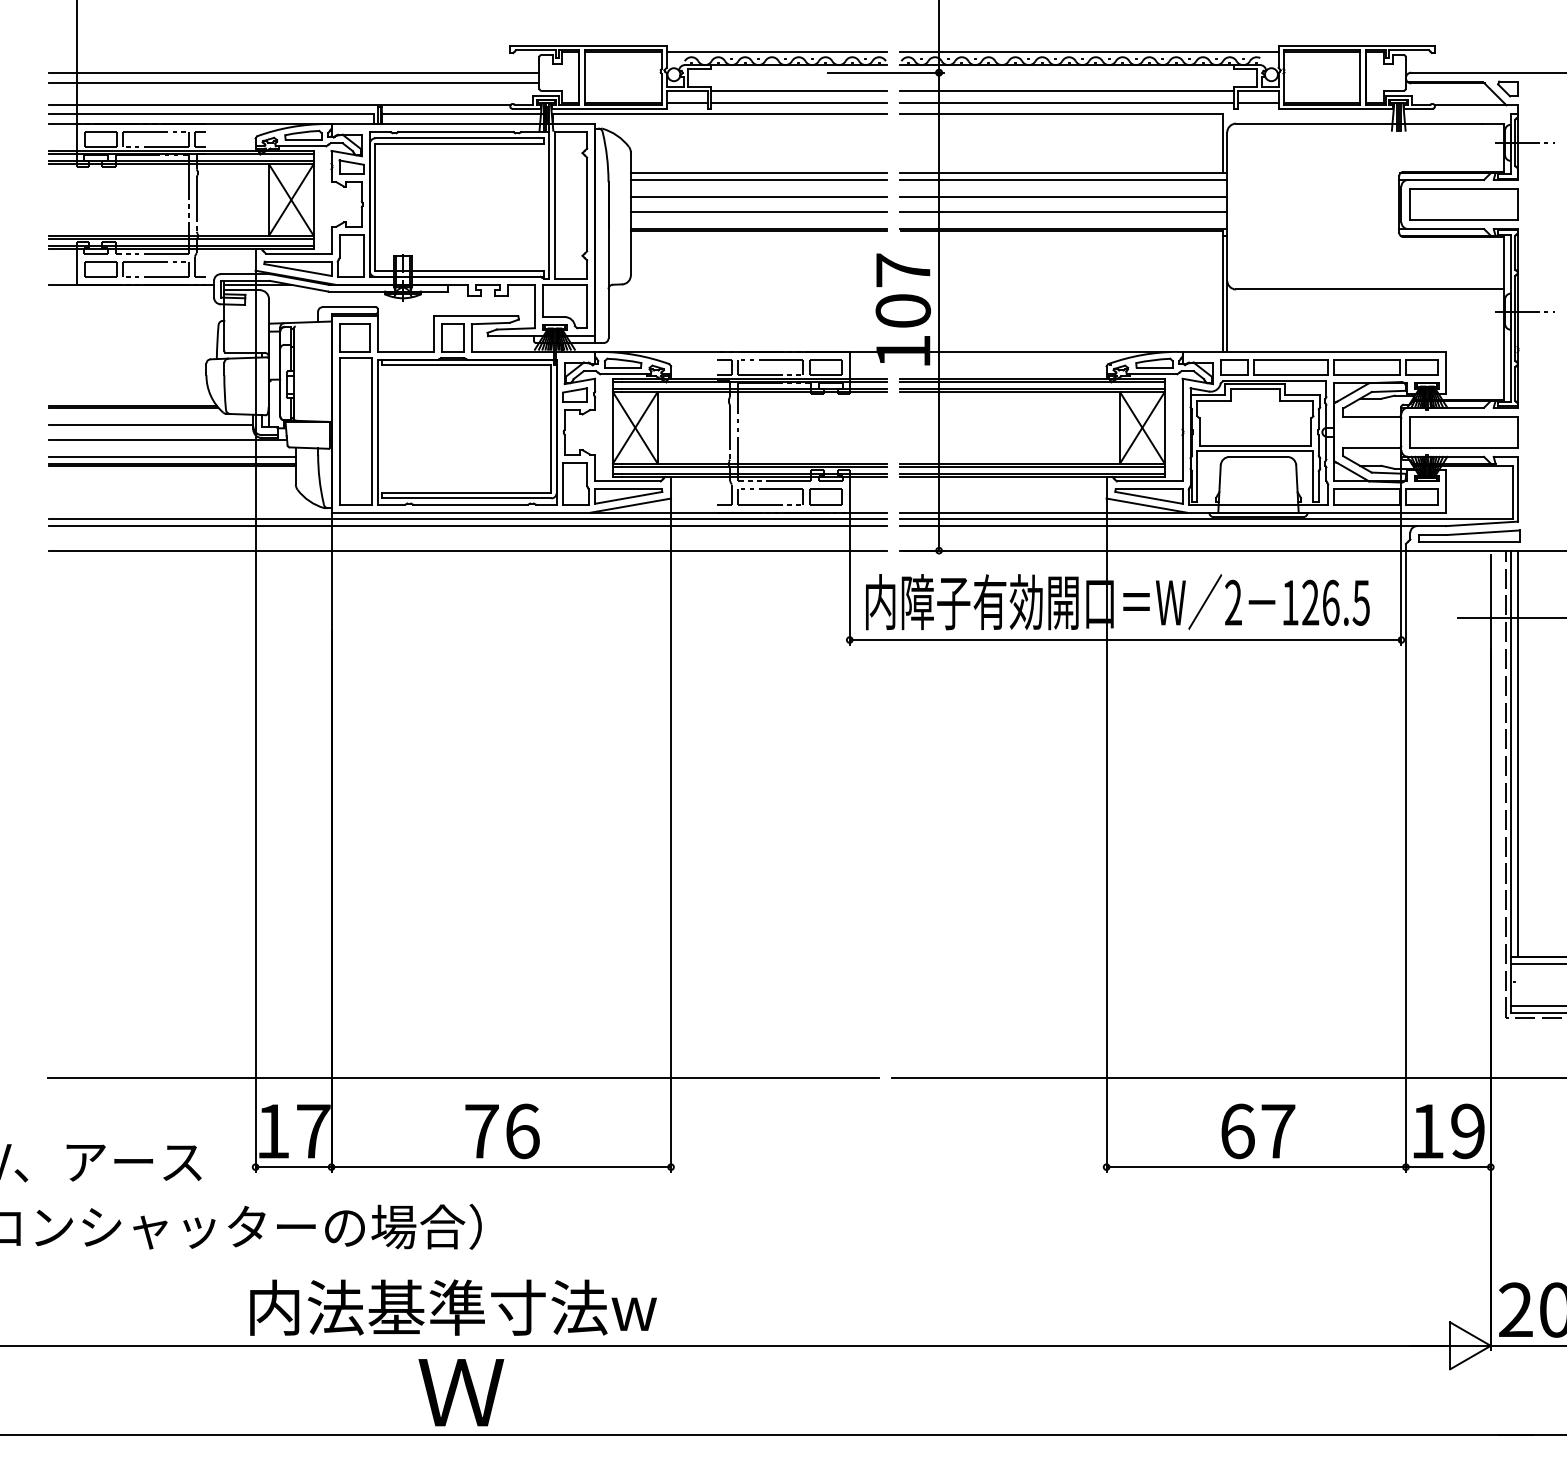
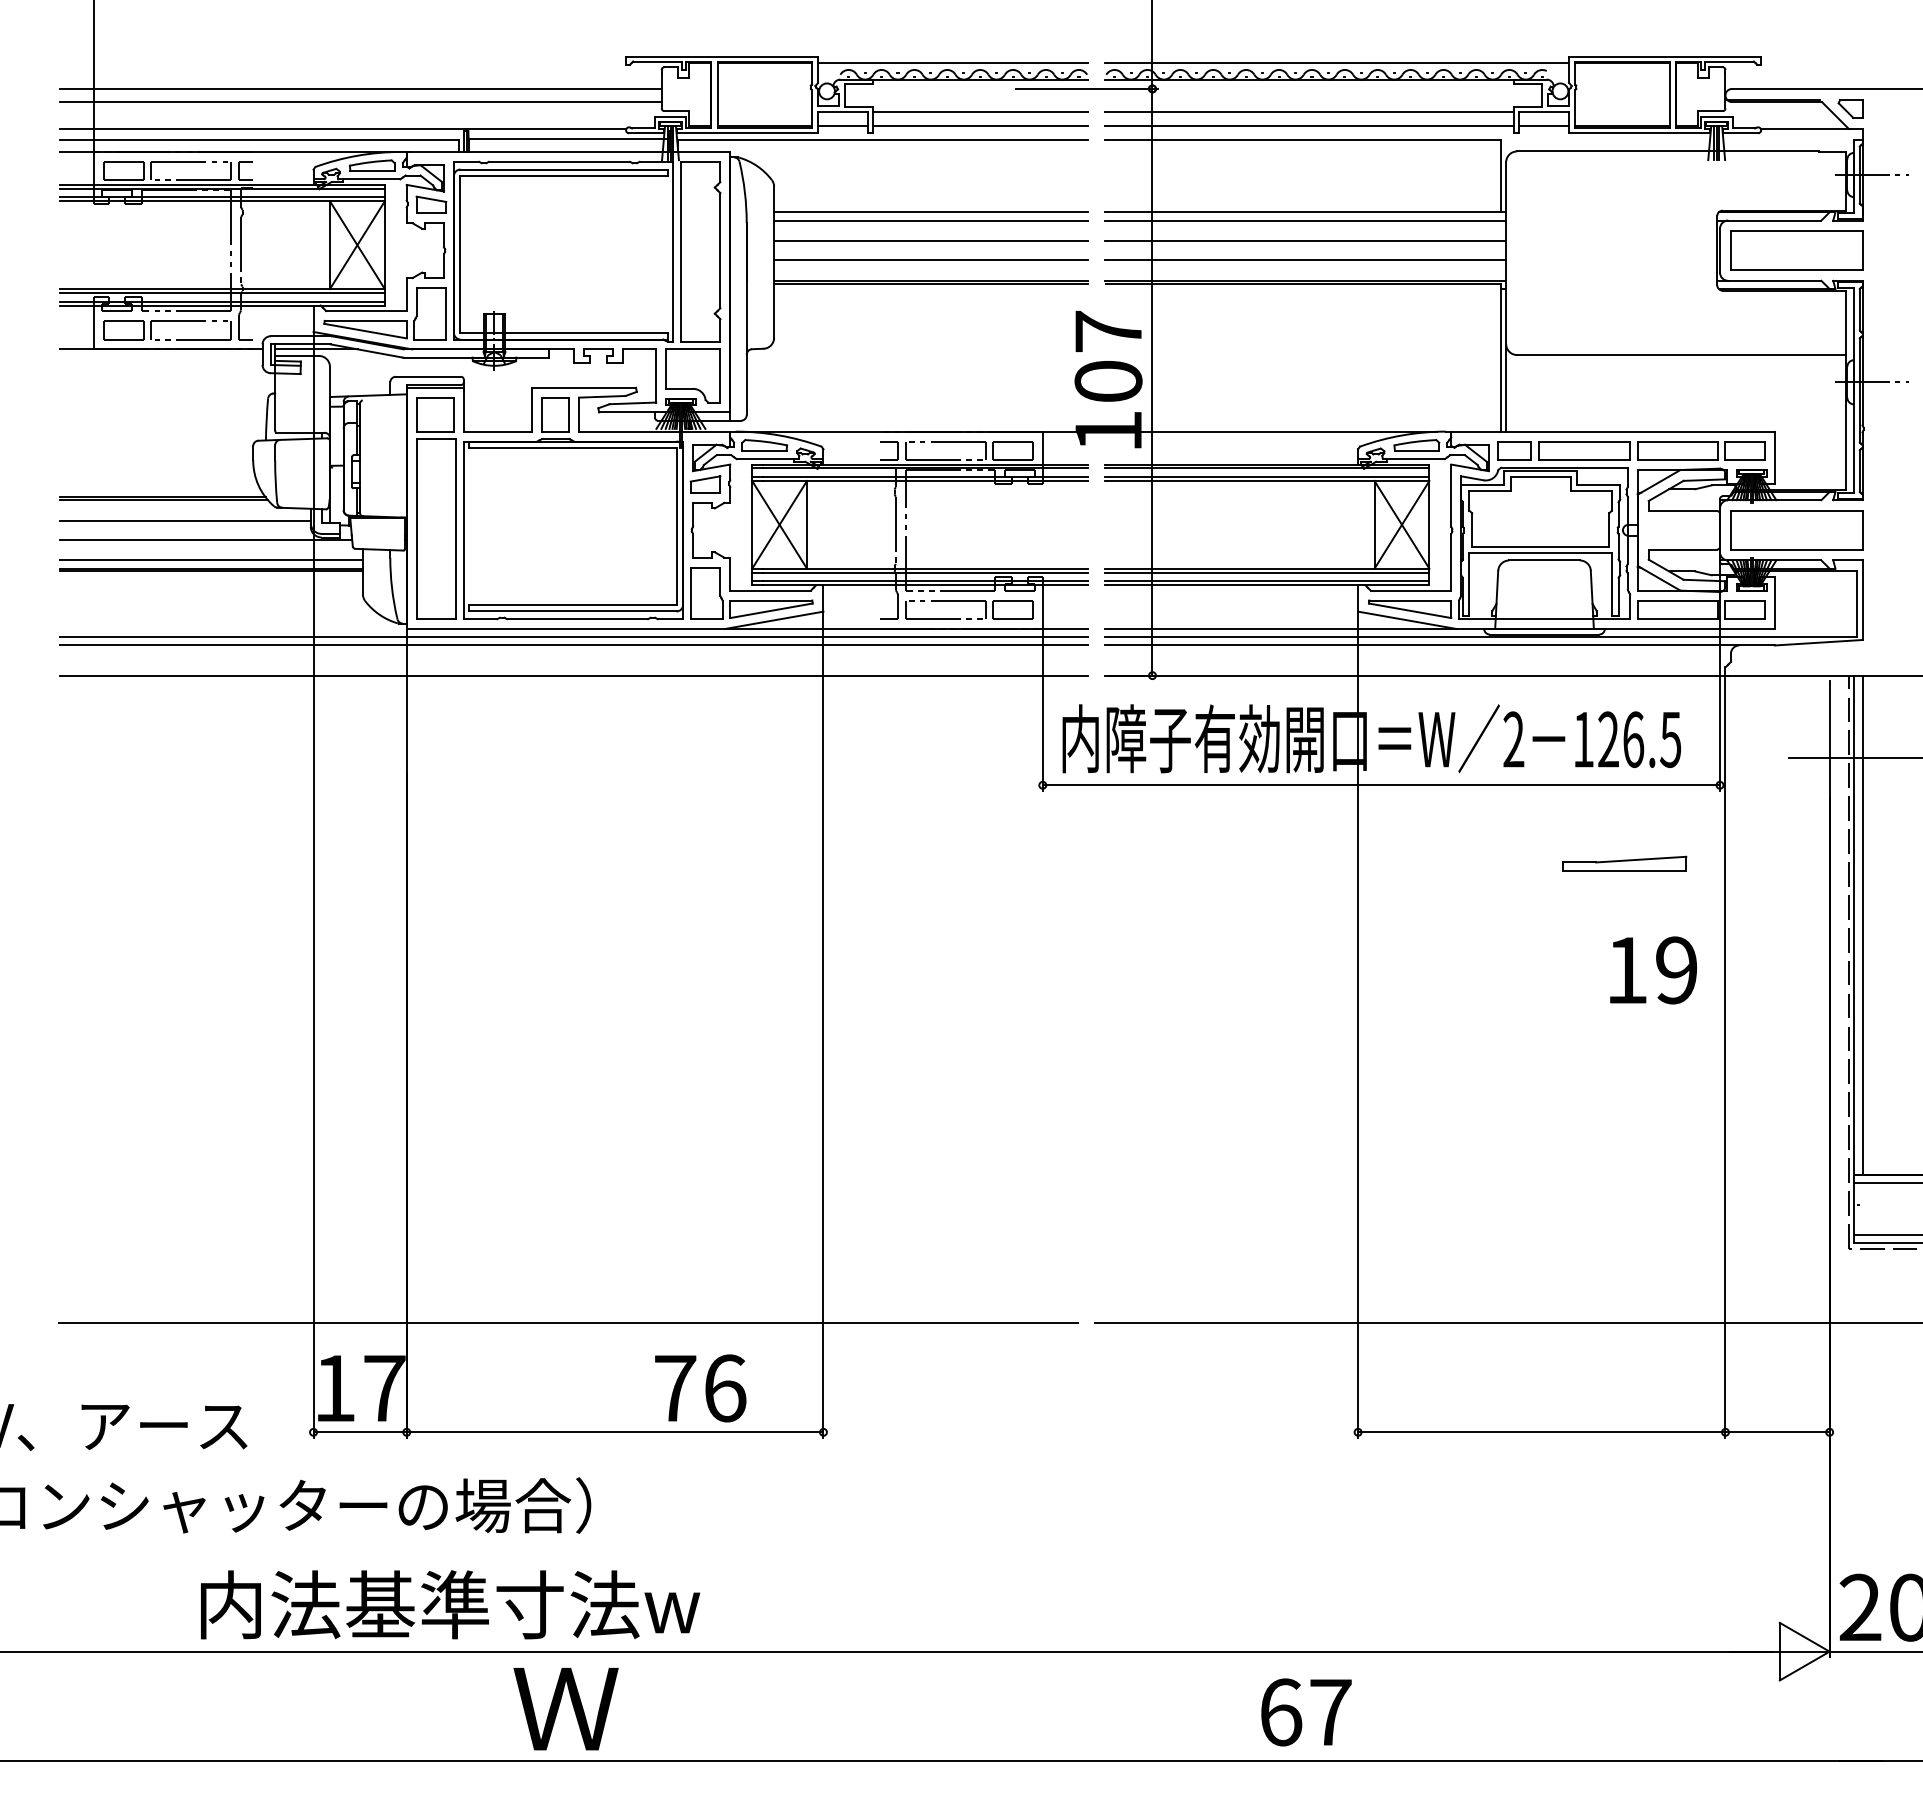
part: (1469, 535) -> (1624, 863), moved
text: (502, 1131) -> (700, 1388), moved
text: (1258, 1131) -> (1306, 1712), moved
text: (1449, 1131) -> (1653, 970), moved
text: (453, 1307) -> (450, 1604), moved

